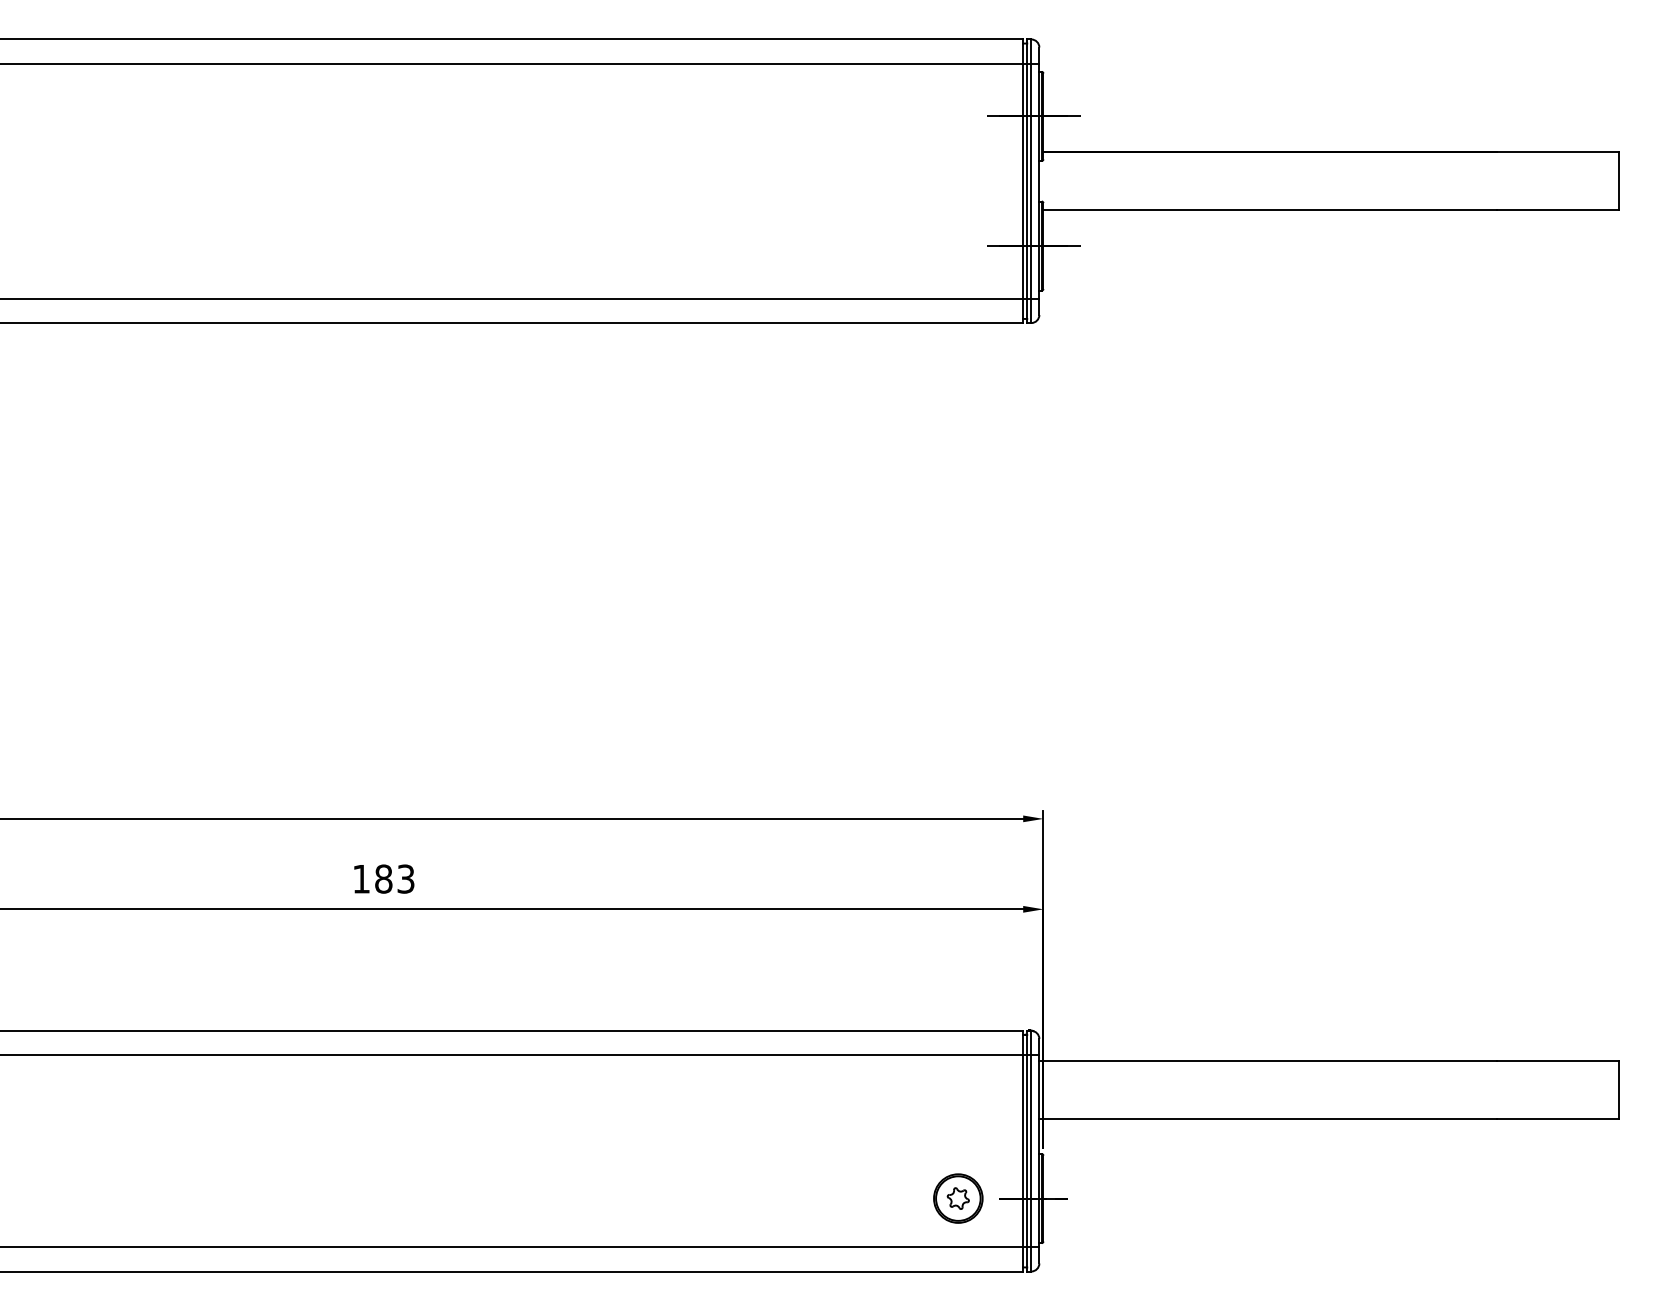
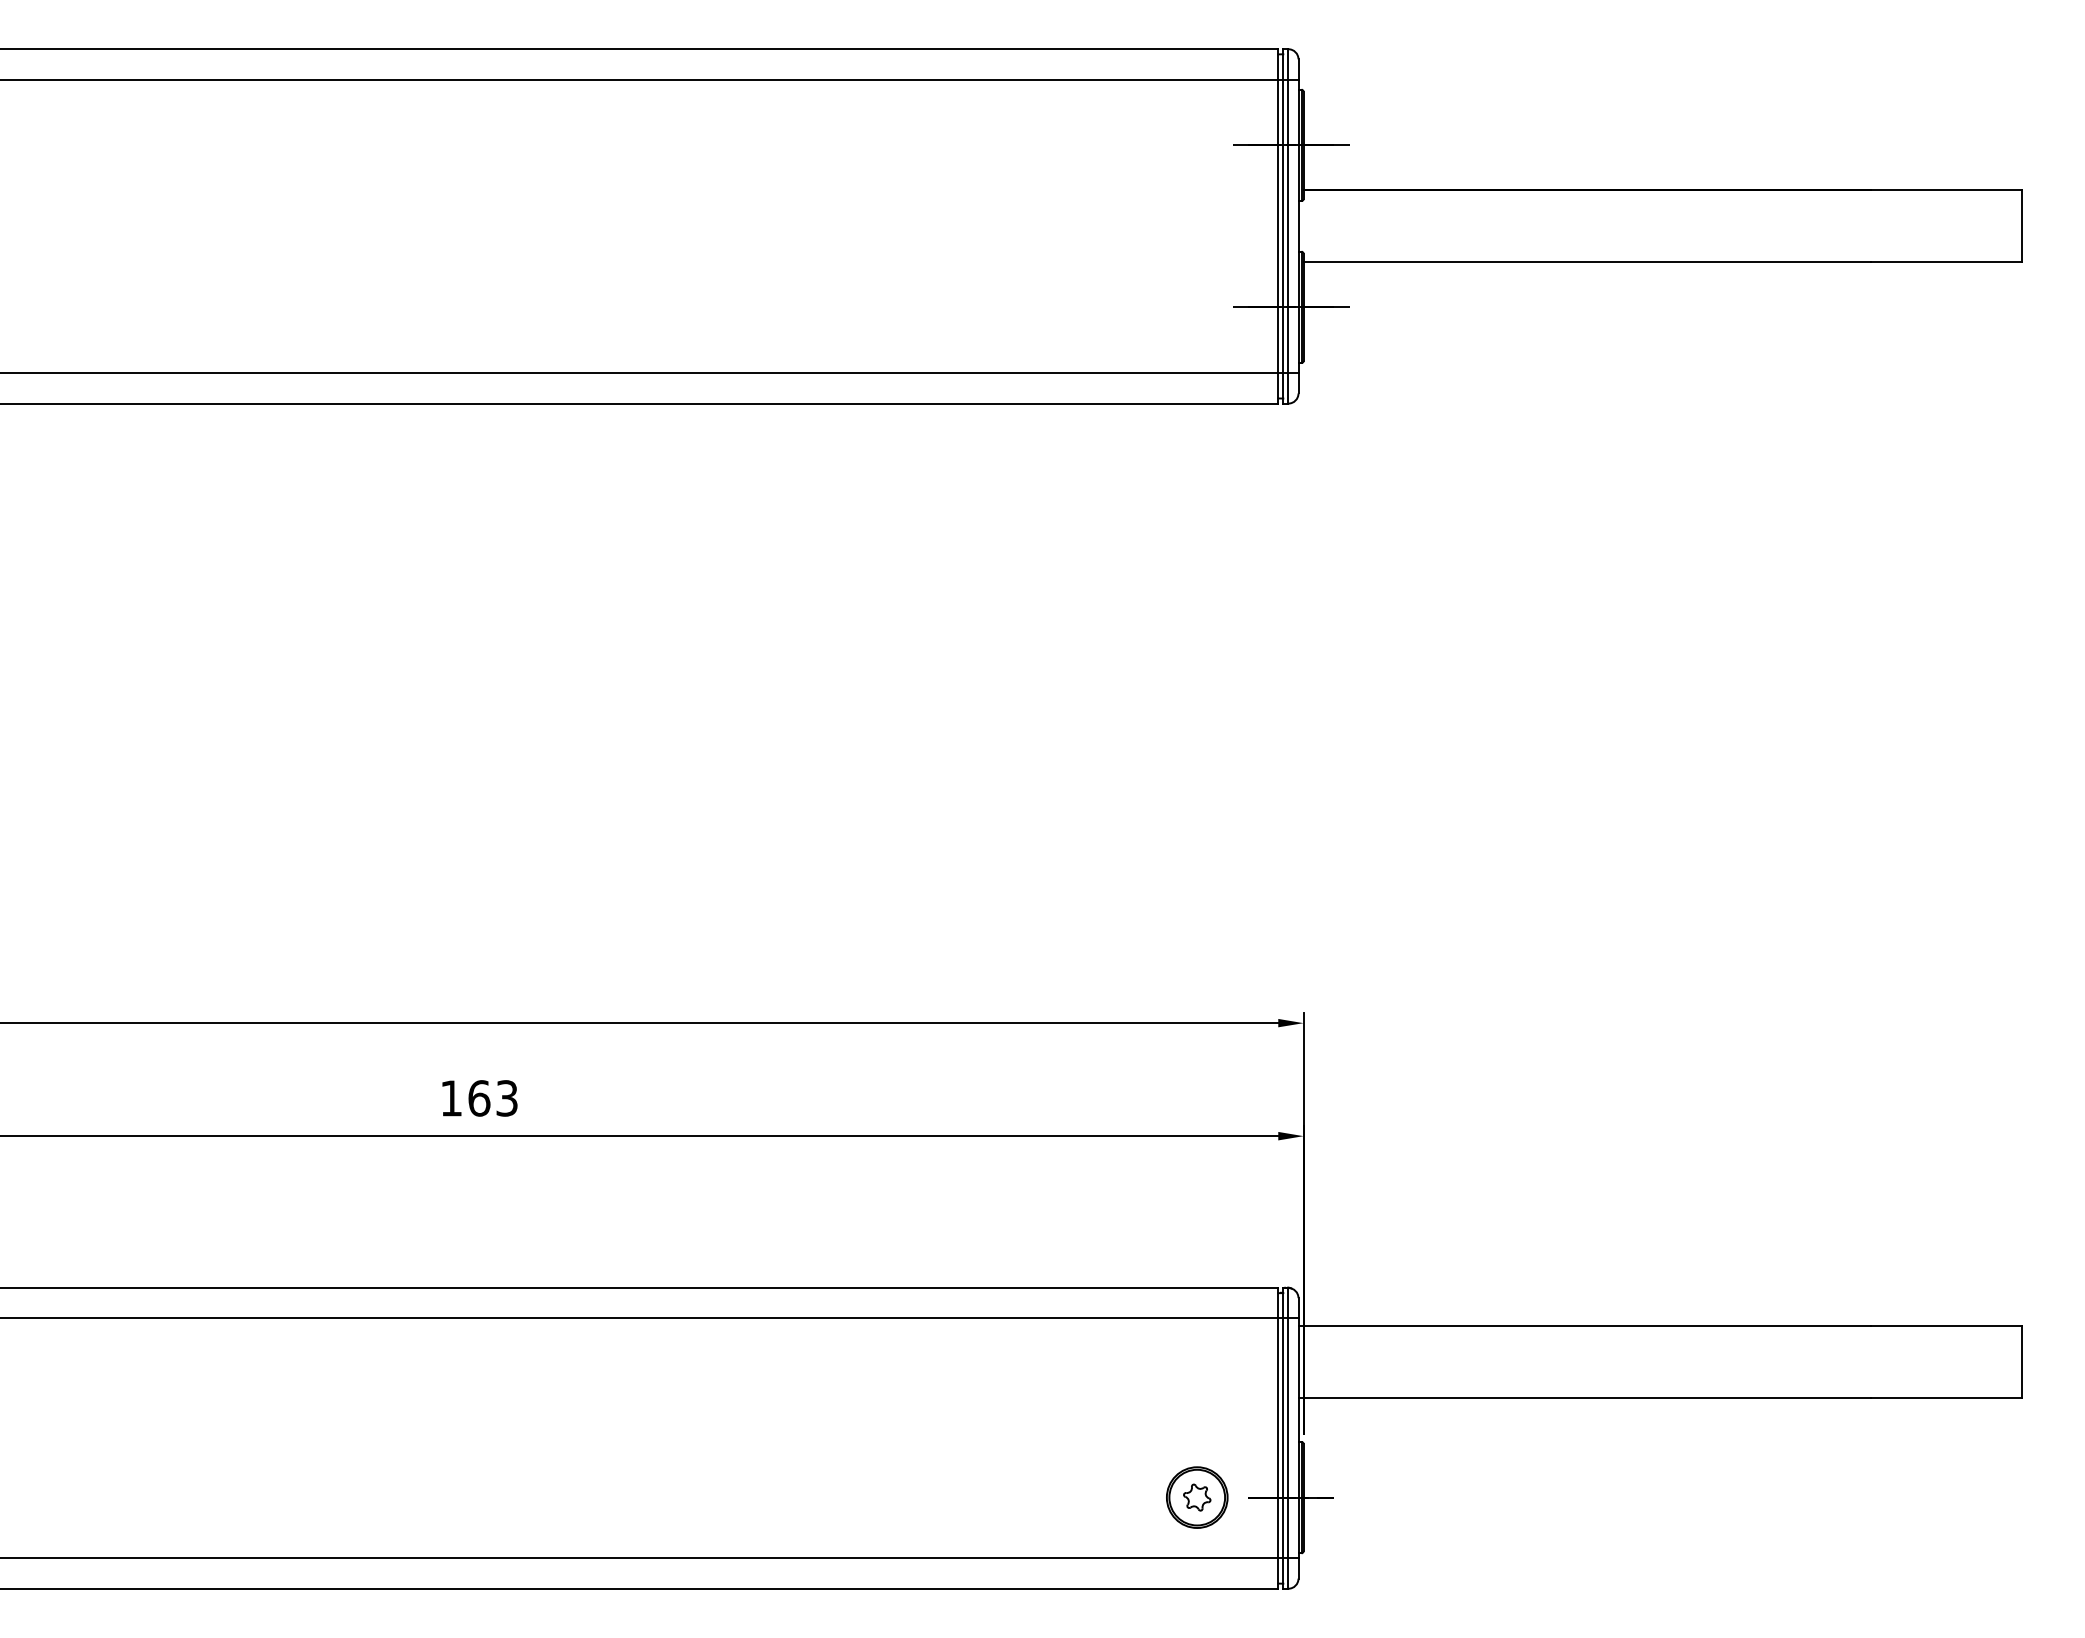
text: (383, 879) -> (479, 1098), 183 -> 163

